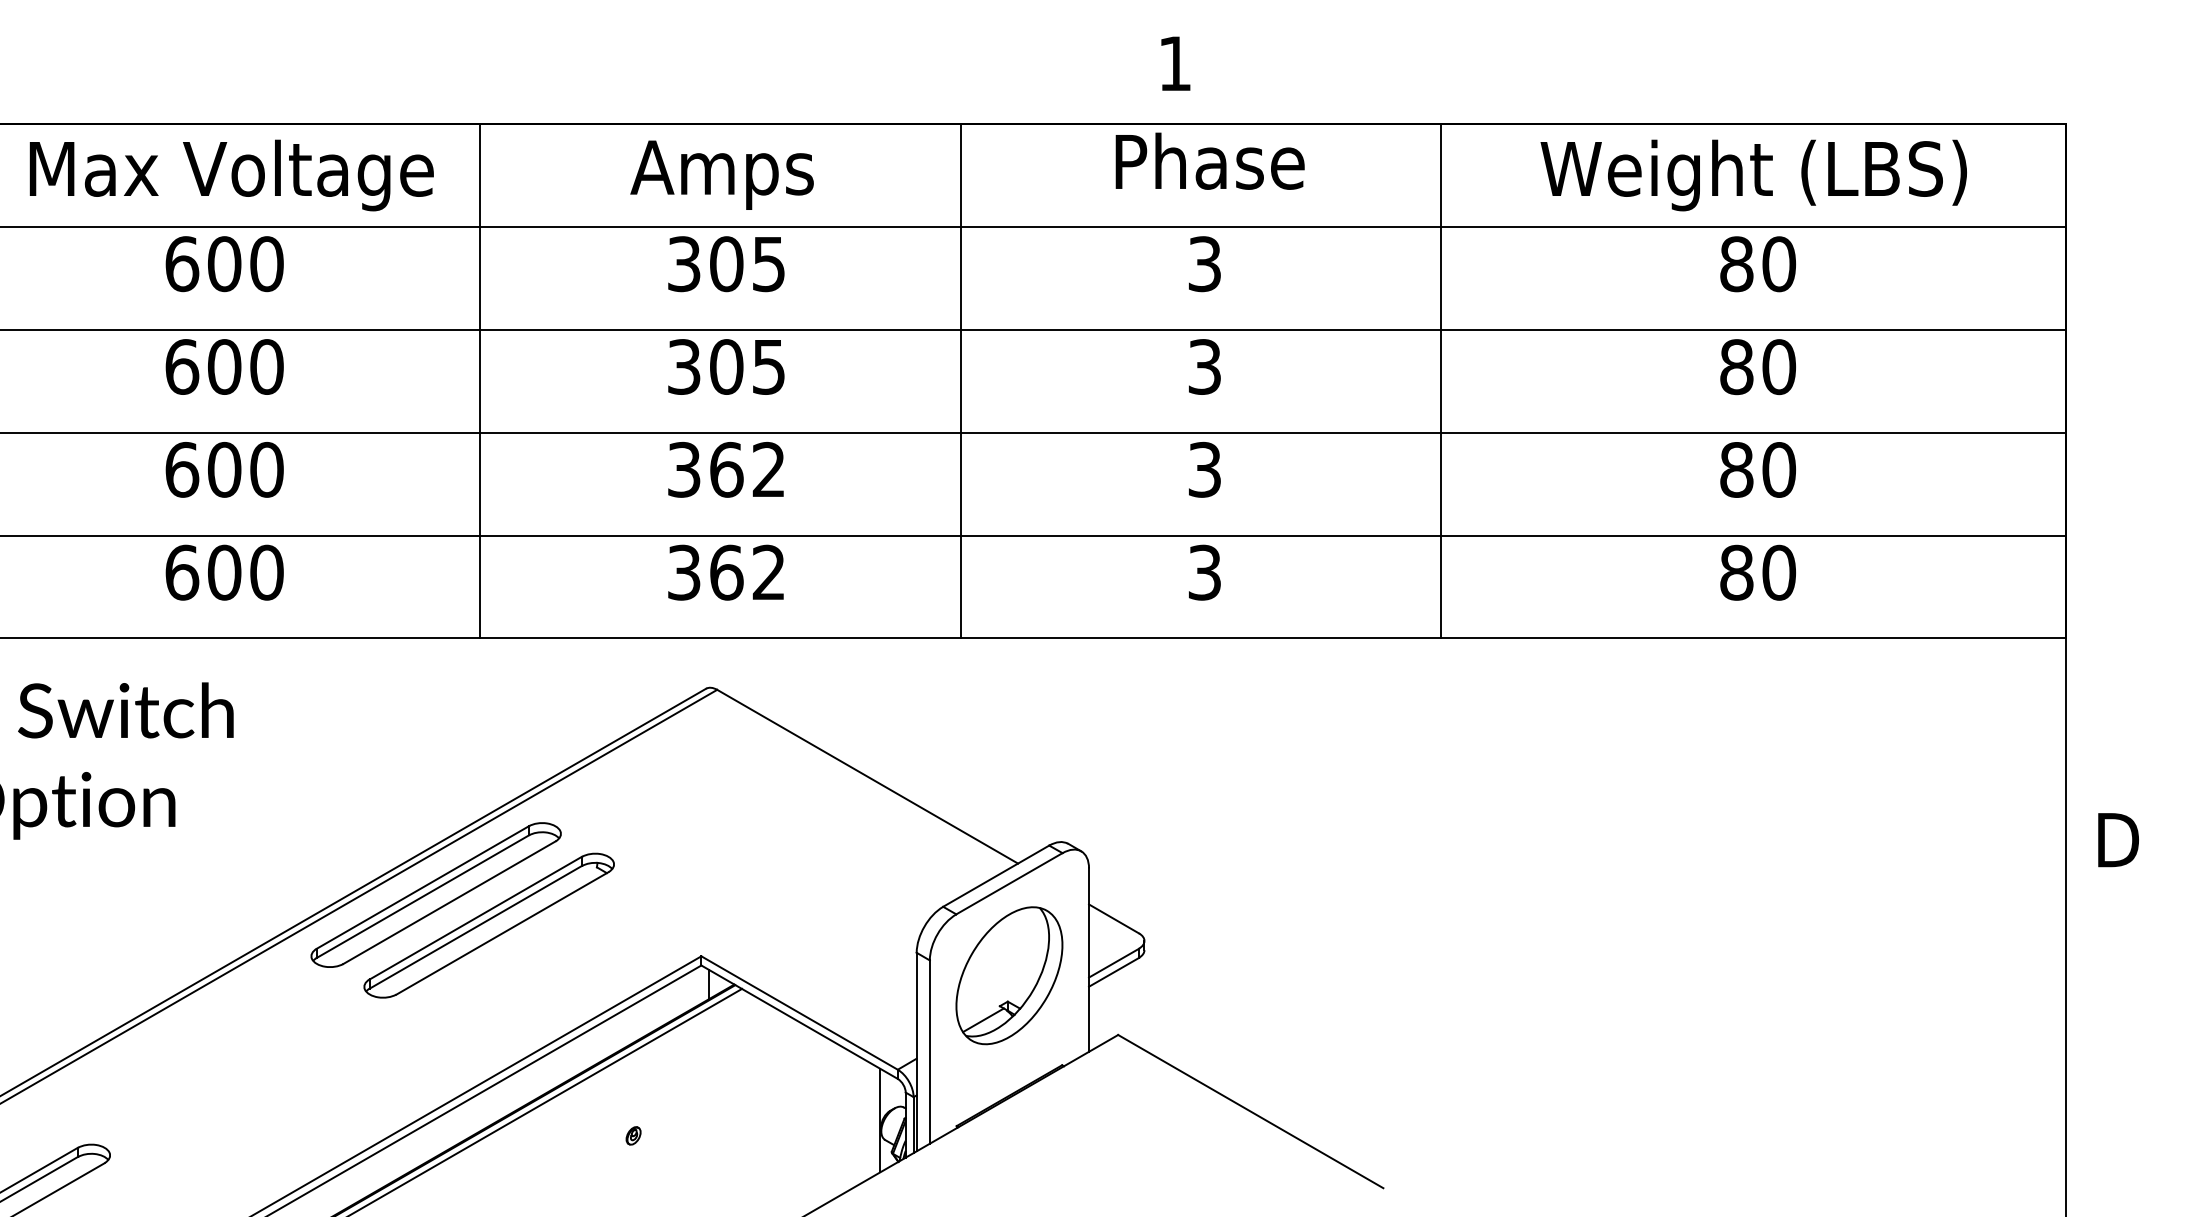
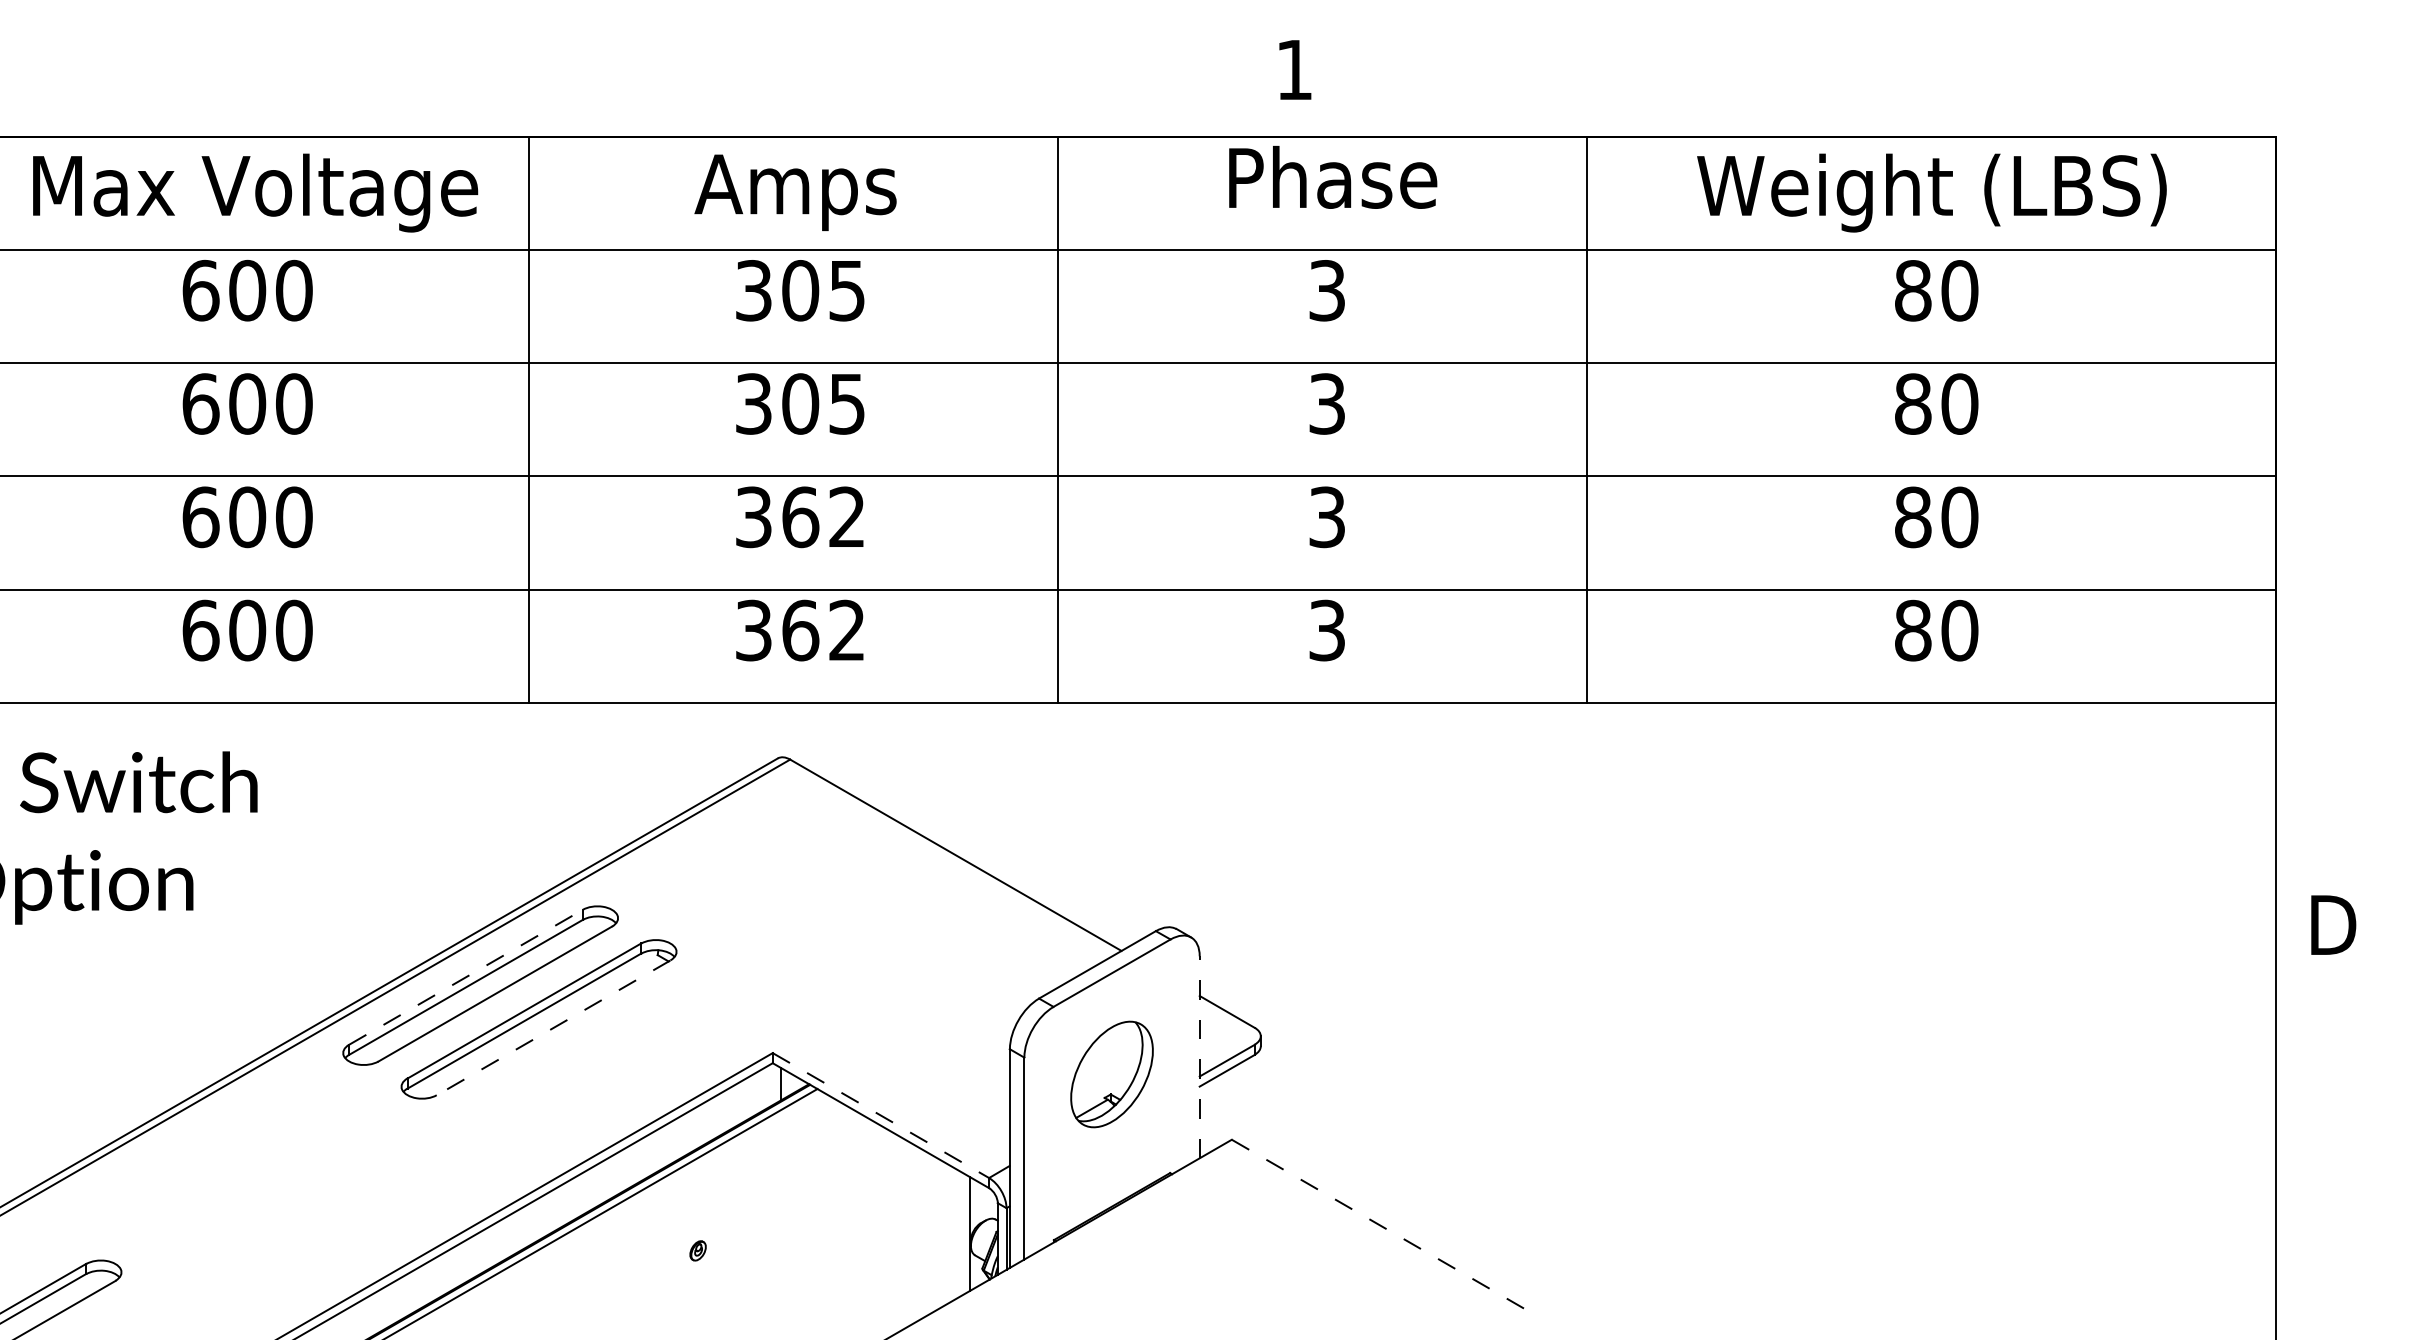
line: (423, 886) -> (466, 976), solid -> dashed
line: (502, 933) -> (553, 1027), solid -> dashed
line: (1088, 959) -> (1199, 1056), solid -> dashed
part: (1008, 975) -> (1111, 1074), size x0.7
line: (799, 1012) -> (880, 1115), solid -> dashed
line: (1250, 1111) -> (1377, 1224), solid -> dashed

